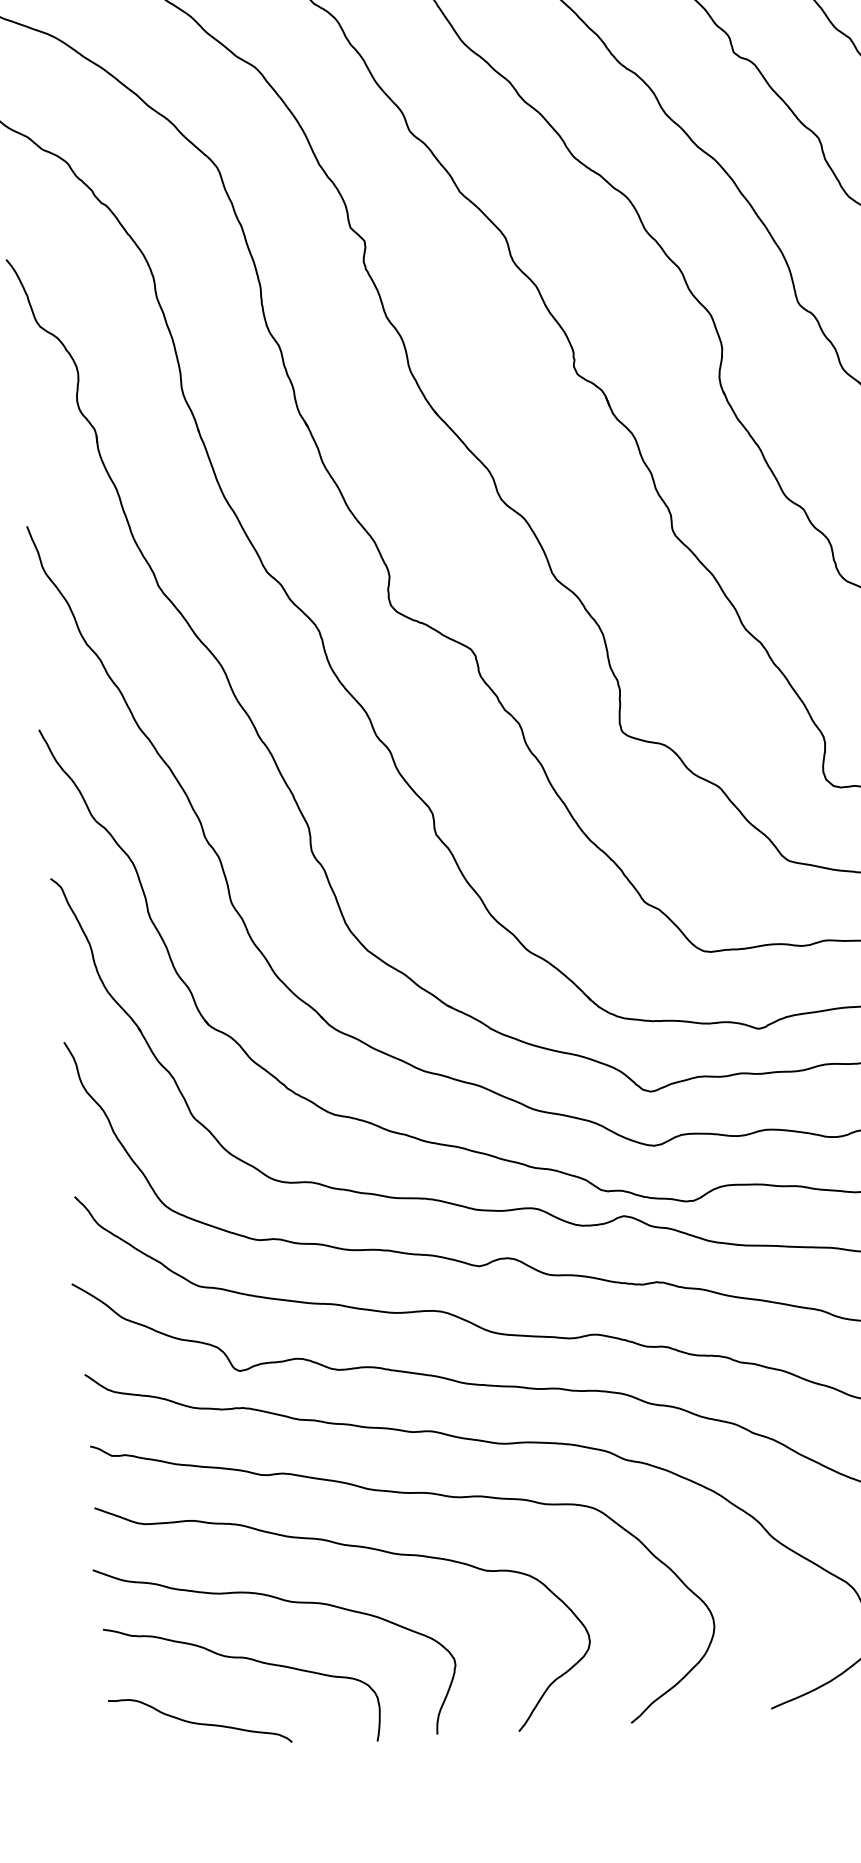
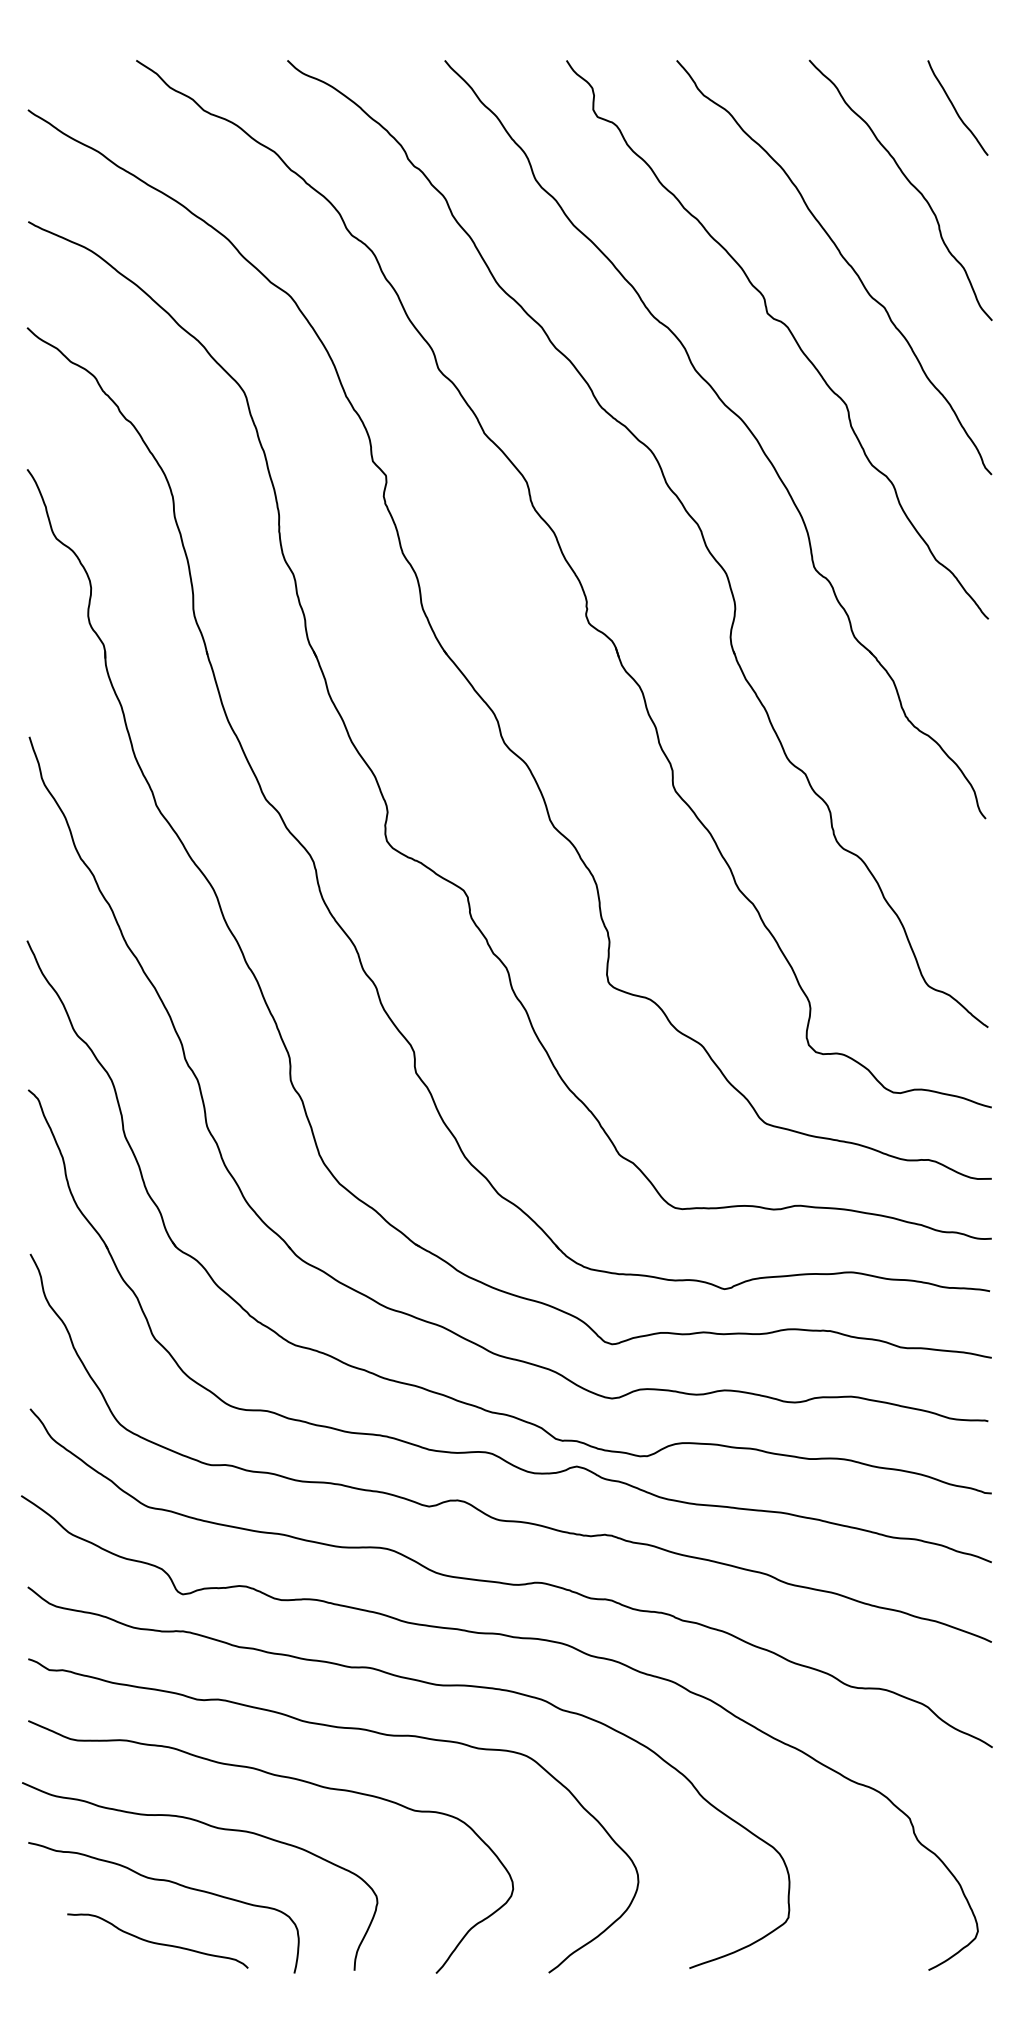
curve: (199, 1722) -> (157, 1942), moved

